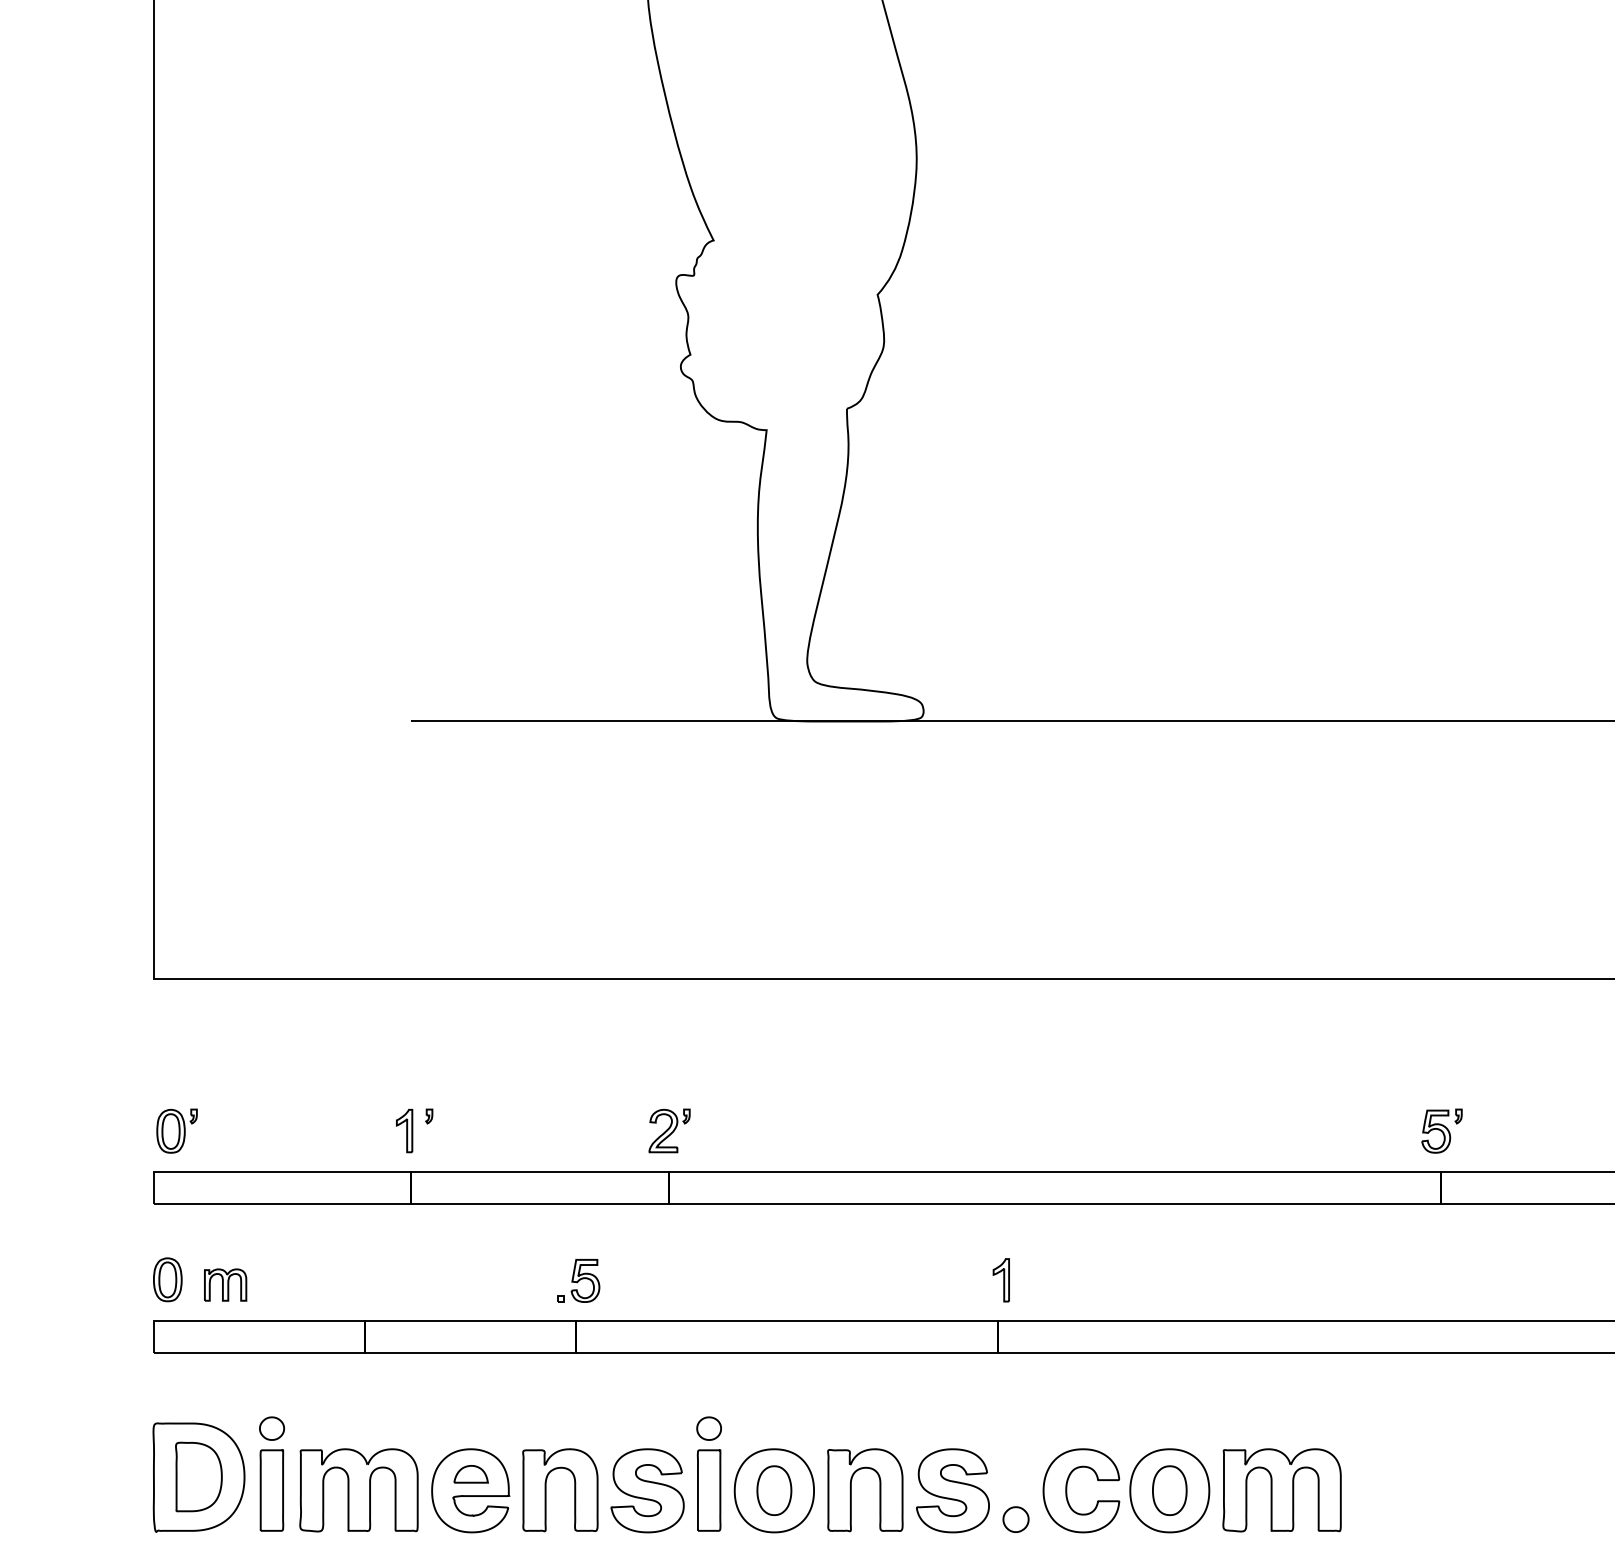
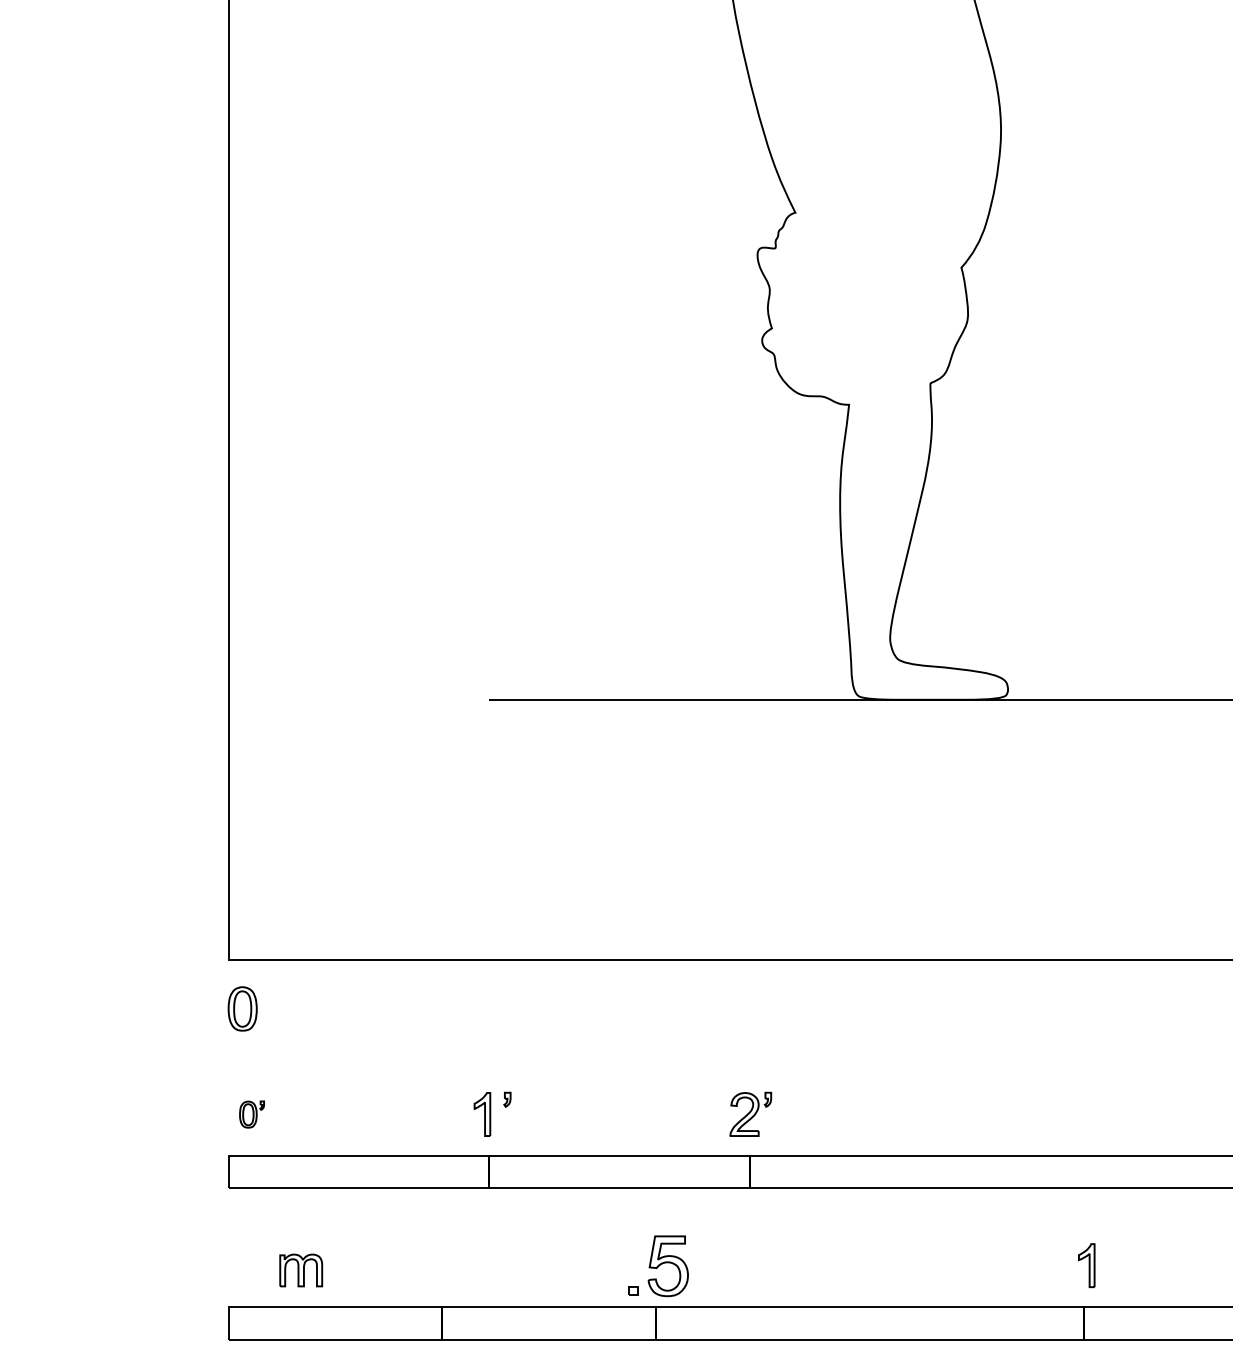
part: (176, 1130) -> (251, 1113), size x0.6
part: (167, 1279) -> (242, 1008), moved
part: (578, 1280) -> (658, 1265), size x1.4

